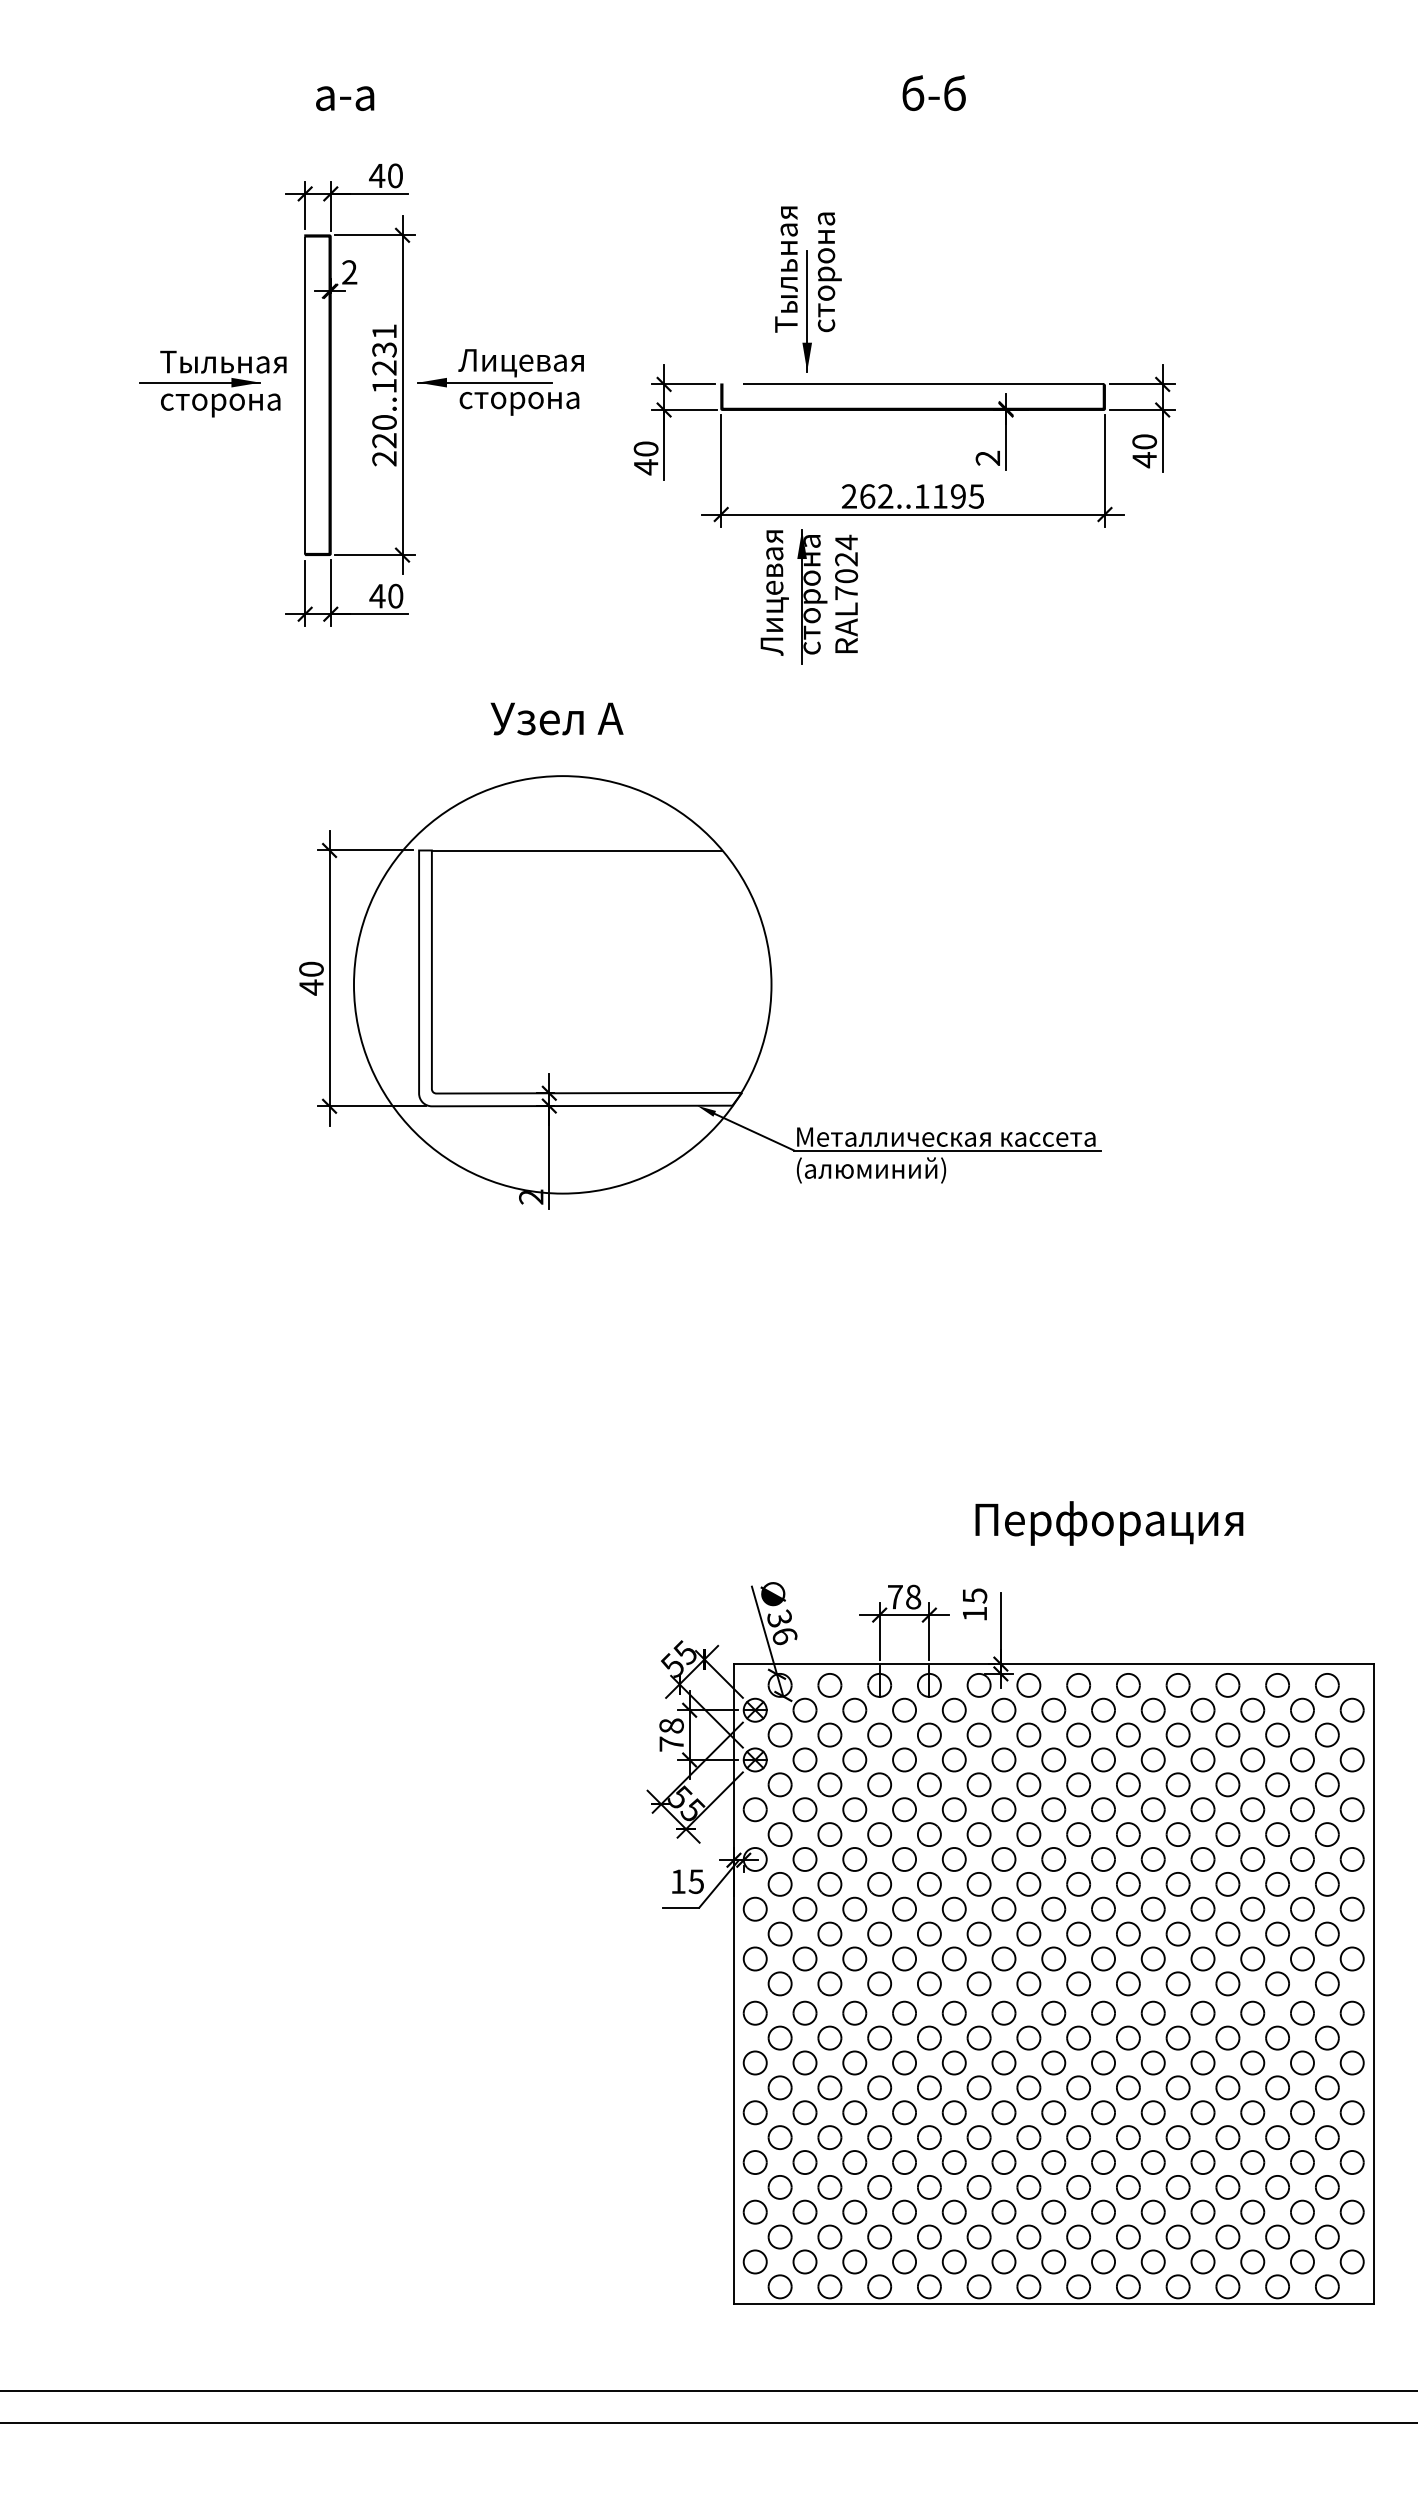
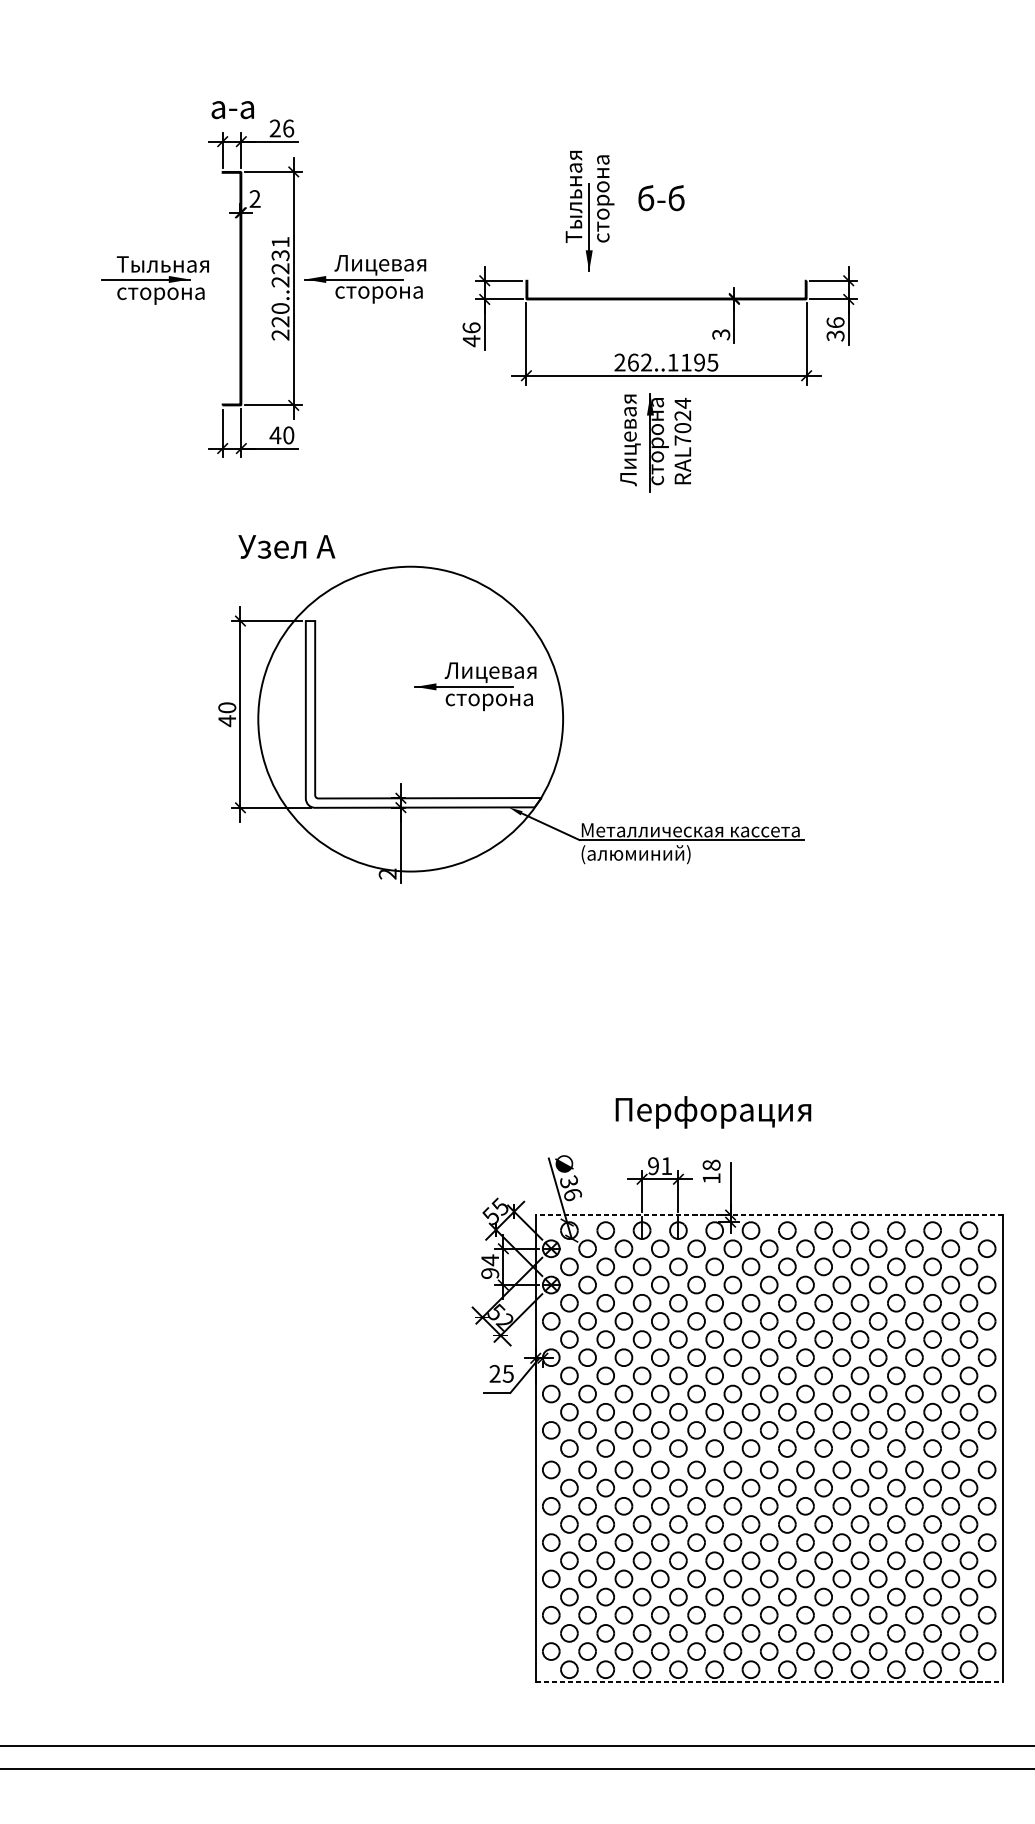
text: (933, 92) -> (660, 197), moved
text: (345, 98) -> (233, 109), moved
text: (386, 175) -> (282, 128), 40 -> 26
line: (912, 384) -> (666, 280), removed
text: (384, 385) -> (280, 281), 220..1231 -> 220..2231
line: (305, 394) -> (222, 288), removed
text: (645, 448) -> (471, 327), 40 -> 46
text: (1144, 451) -> (835, 329), 40 -> 36
text: (988, 458) -> (721, 334), 2 -> 3
part: (809, 596) -> (655, 442), moved
text: (556, 718) -> (286, 546), moved
line: (576, 850) -> (420, 621), removed
part: (651, 940) -> (475, 686), added
text: (1109, 1523) -> (713, 1112), moved
text: (974, 1595) -> (711, 1164), 15 -> 18
text: (904, 1596) -> (660, 1165), 78 -> 91
line: (1053, 1664) -> (769, 1215), solid -> dashed
text: (671, 1734) -> (490, 1266), 78 -> 94
text: (692, 1810) -> (505, 1321), 55 -> 52
text: (677, 1881) -> (494, 1373), 15 -> 25
line: (1053, 2303) -> (769, 1681), solid -> dashed

